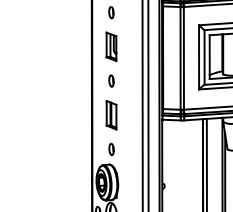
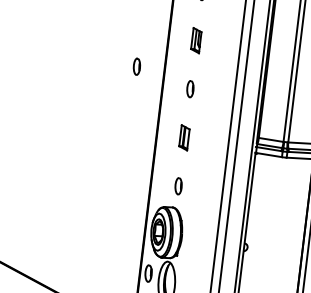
part: (111, 46) -> (196, 40), size x0.6
part: (72, 69) -> (137, 65), added
part: (111, 115) -> (184, 138), size x0.6

